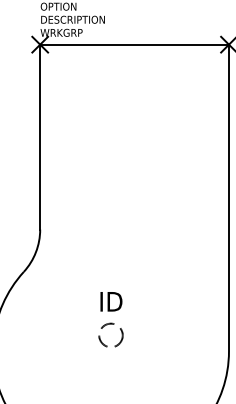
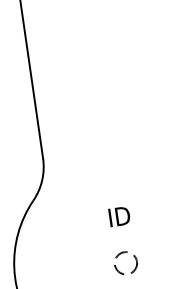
circle: (110, 334) -> (125, 262), moved

